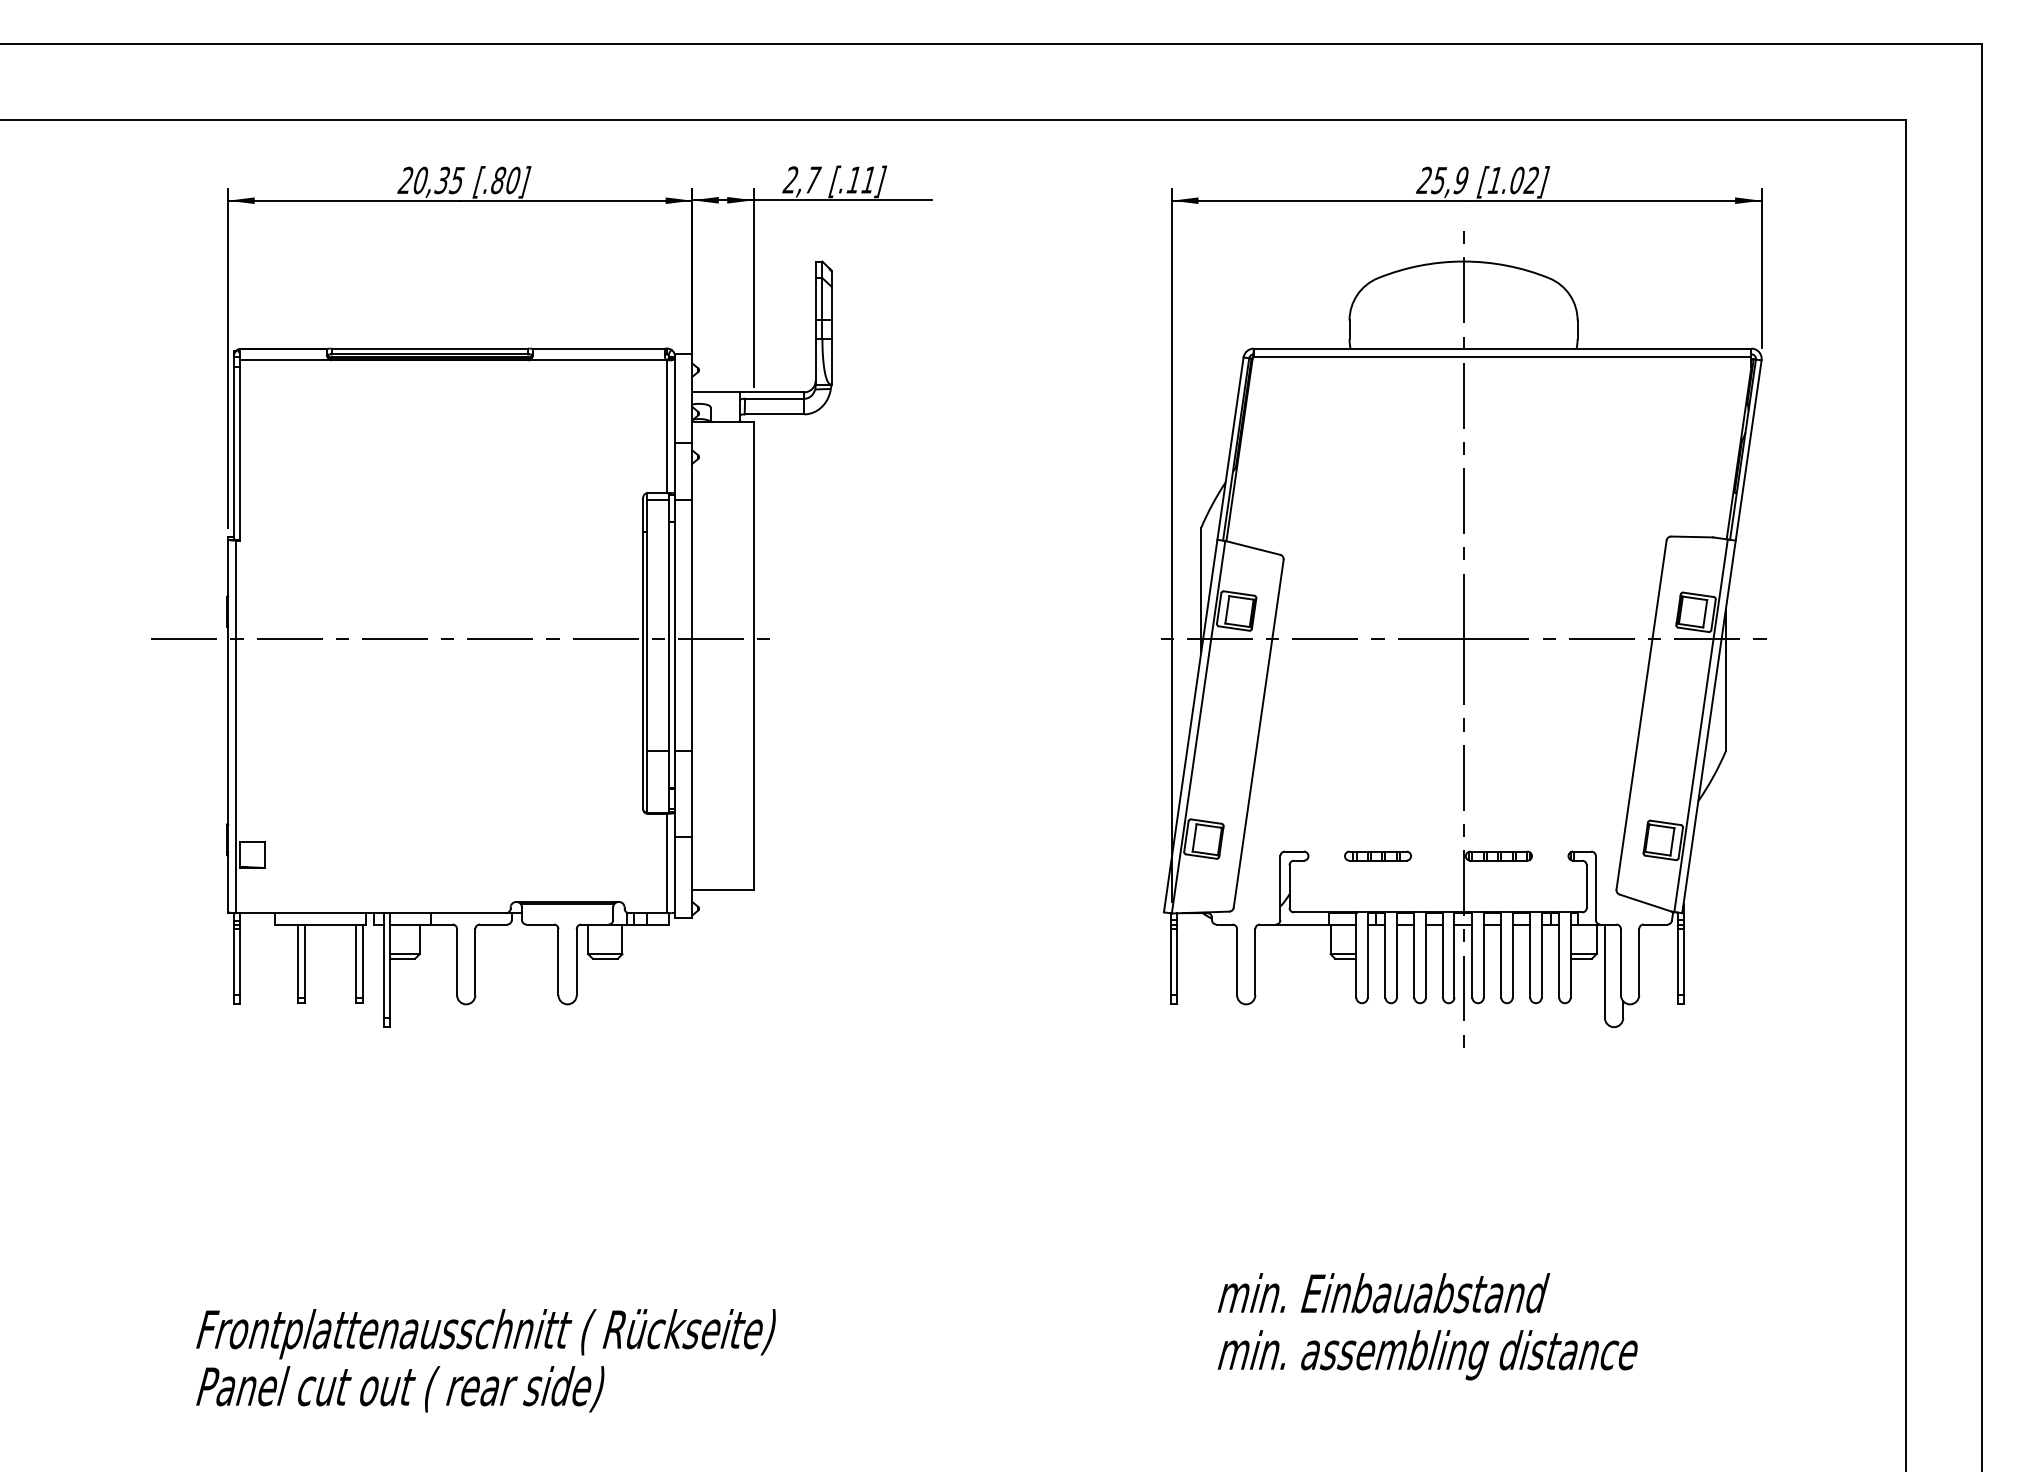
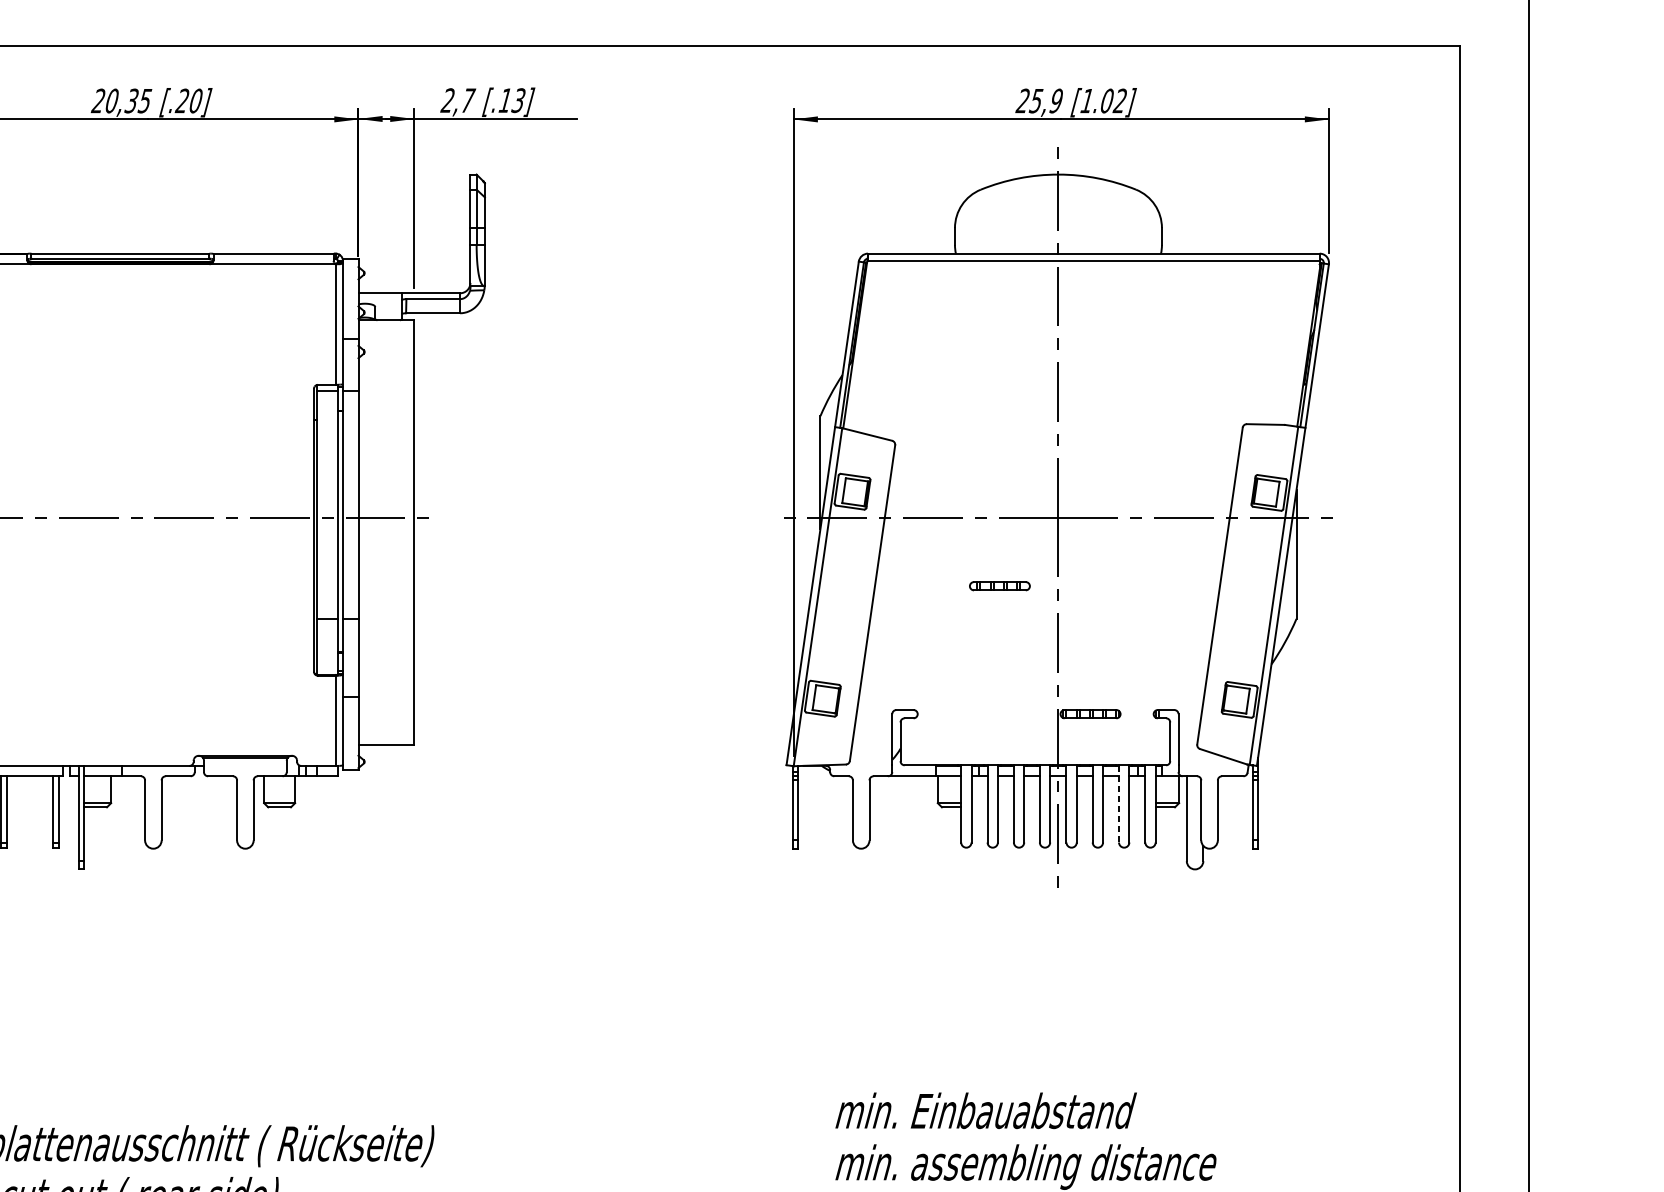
text: (868, 179) -> (518, 100), [.11] -> [.13]
text: (497, 180) -> (181, 101), [.80] -> [.20]
part: (1377, 855) -> (999, 585), moved
line: (1530, 955) -> (1119, 804), solid -> dashed

